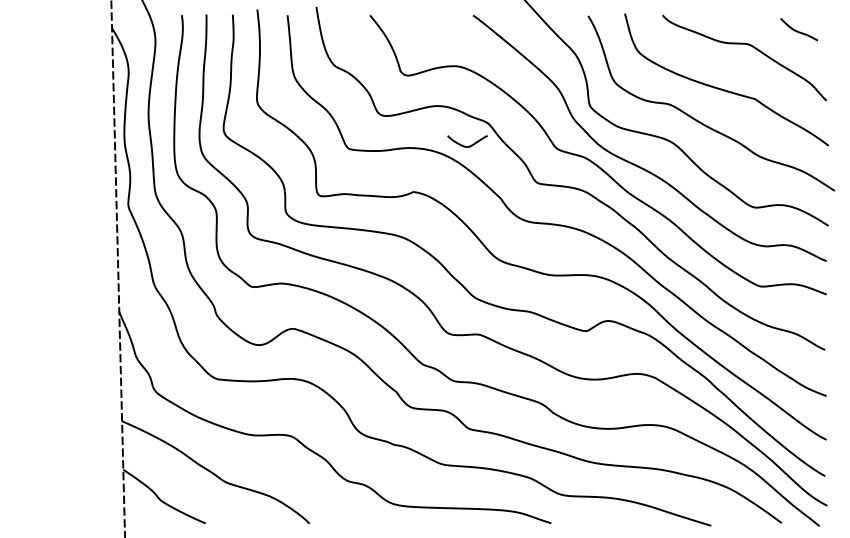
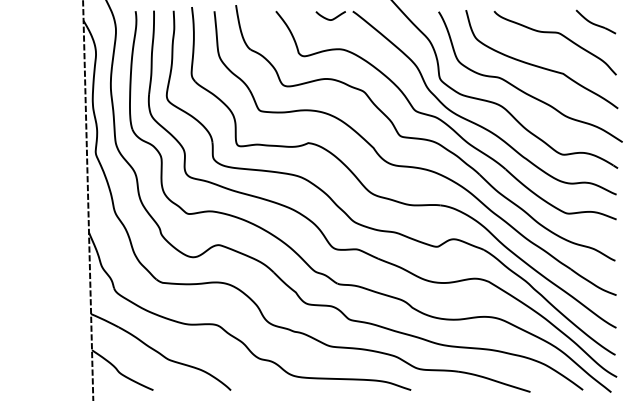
part: (799, 29) -> (596, 21), size x1.43
curve: (465, 145) -> (329, 18), moved

